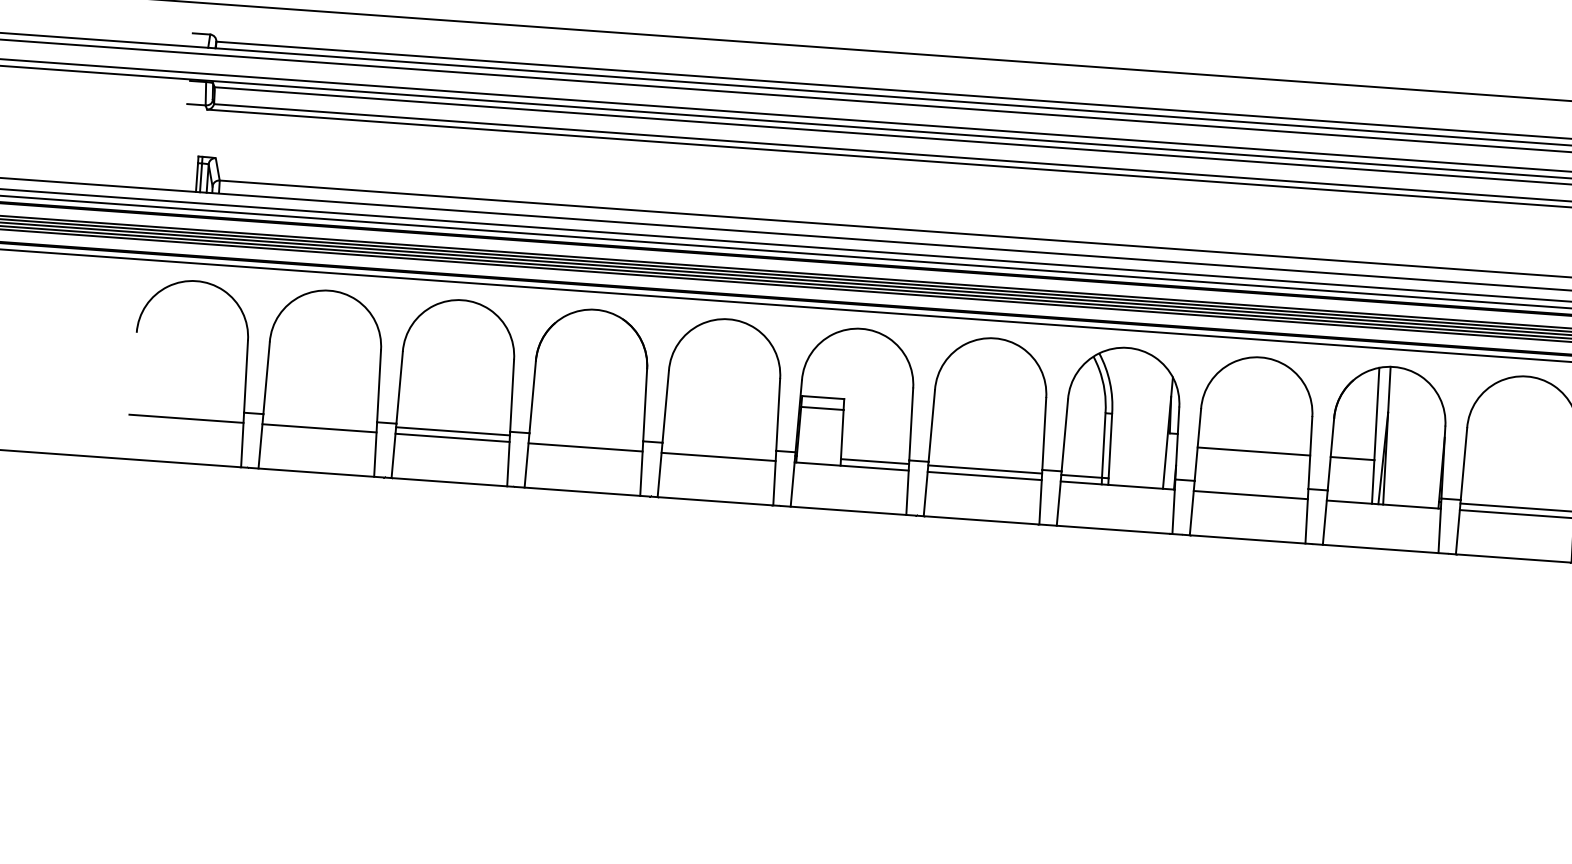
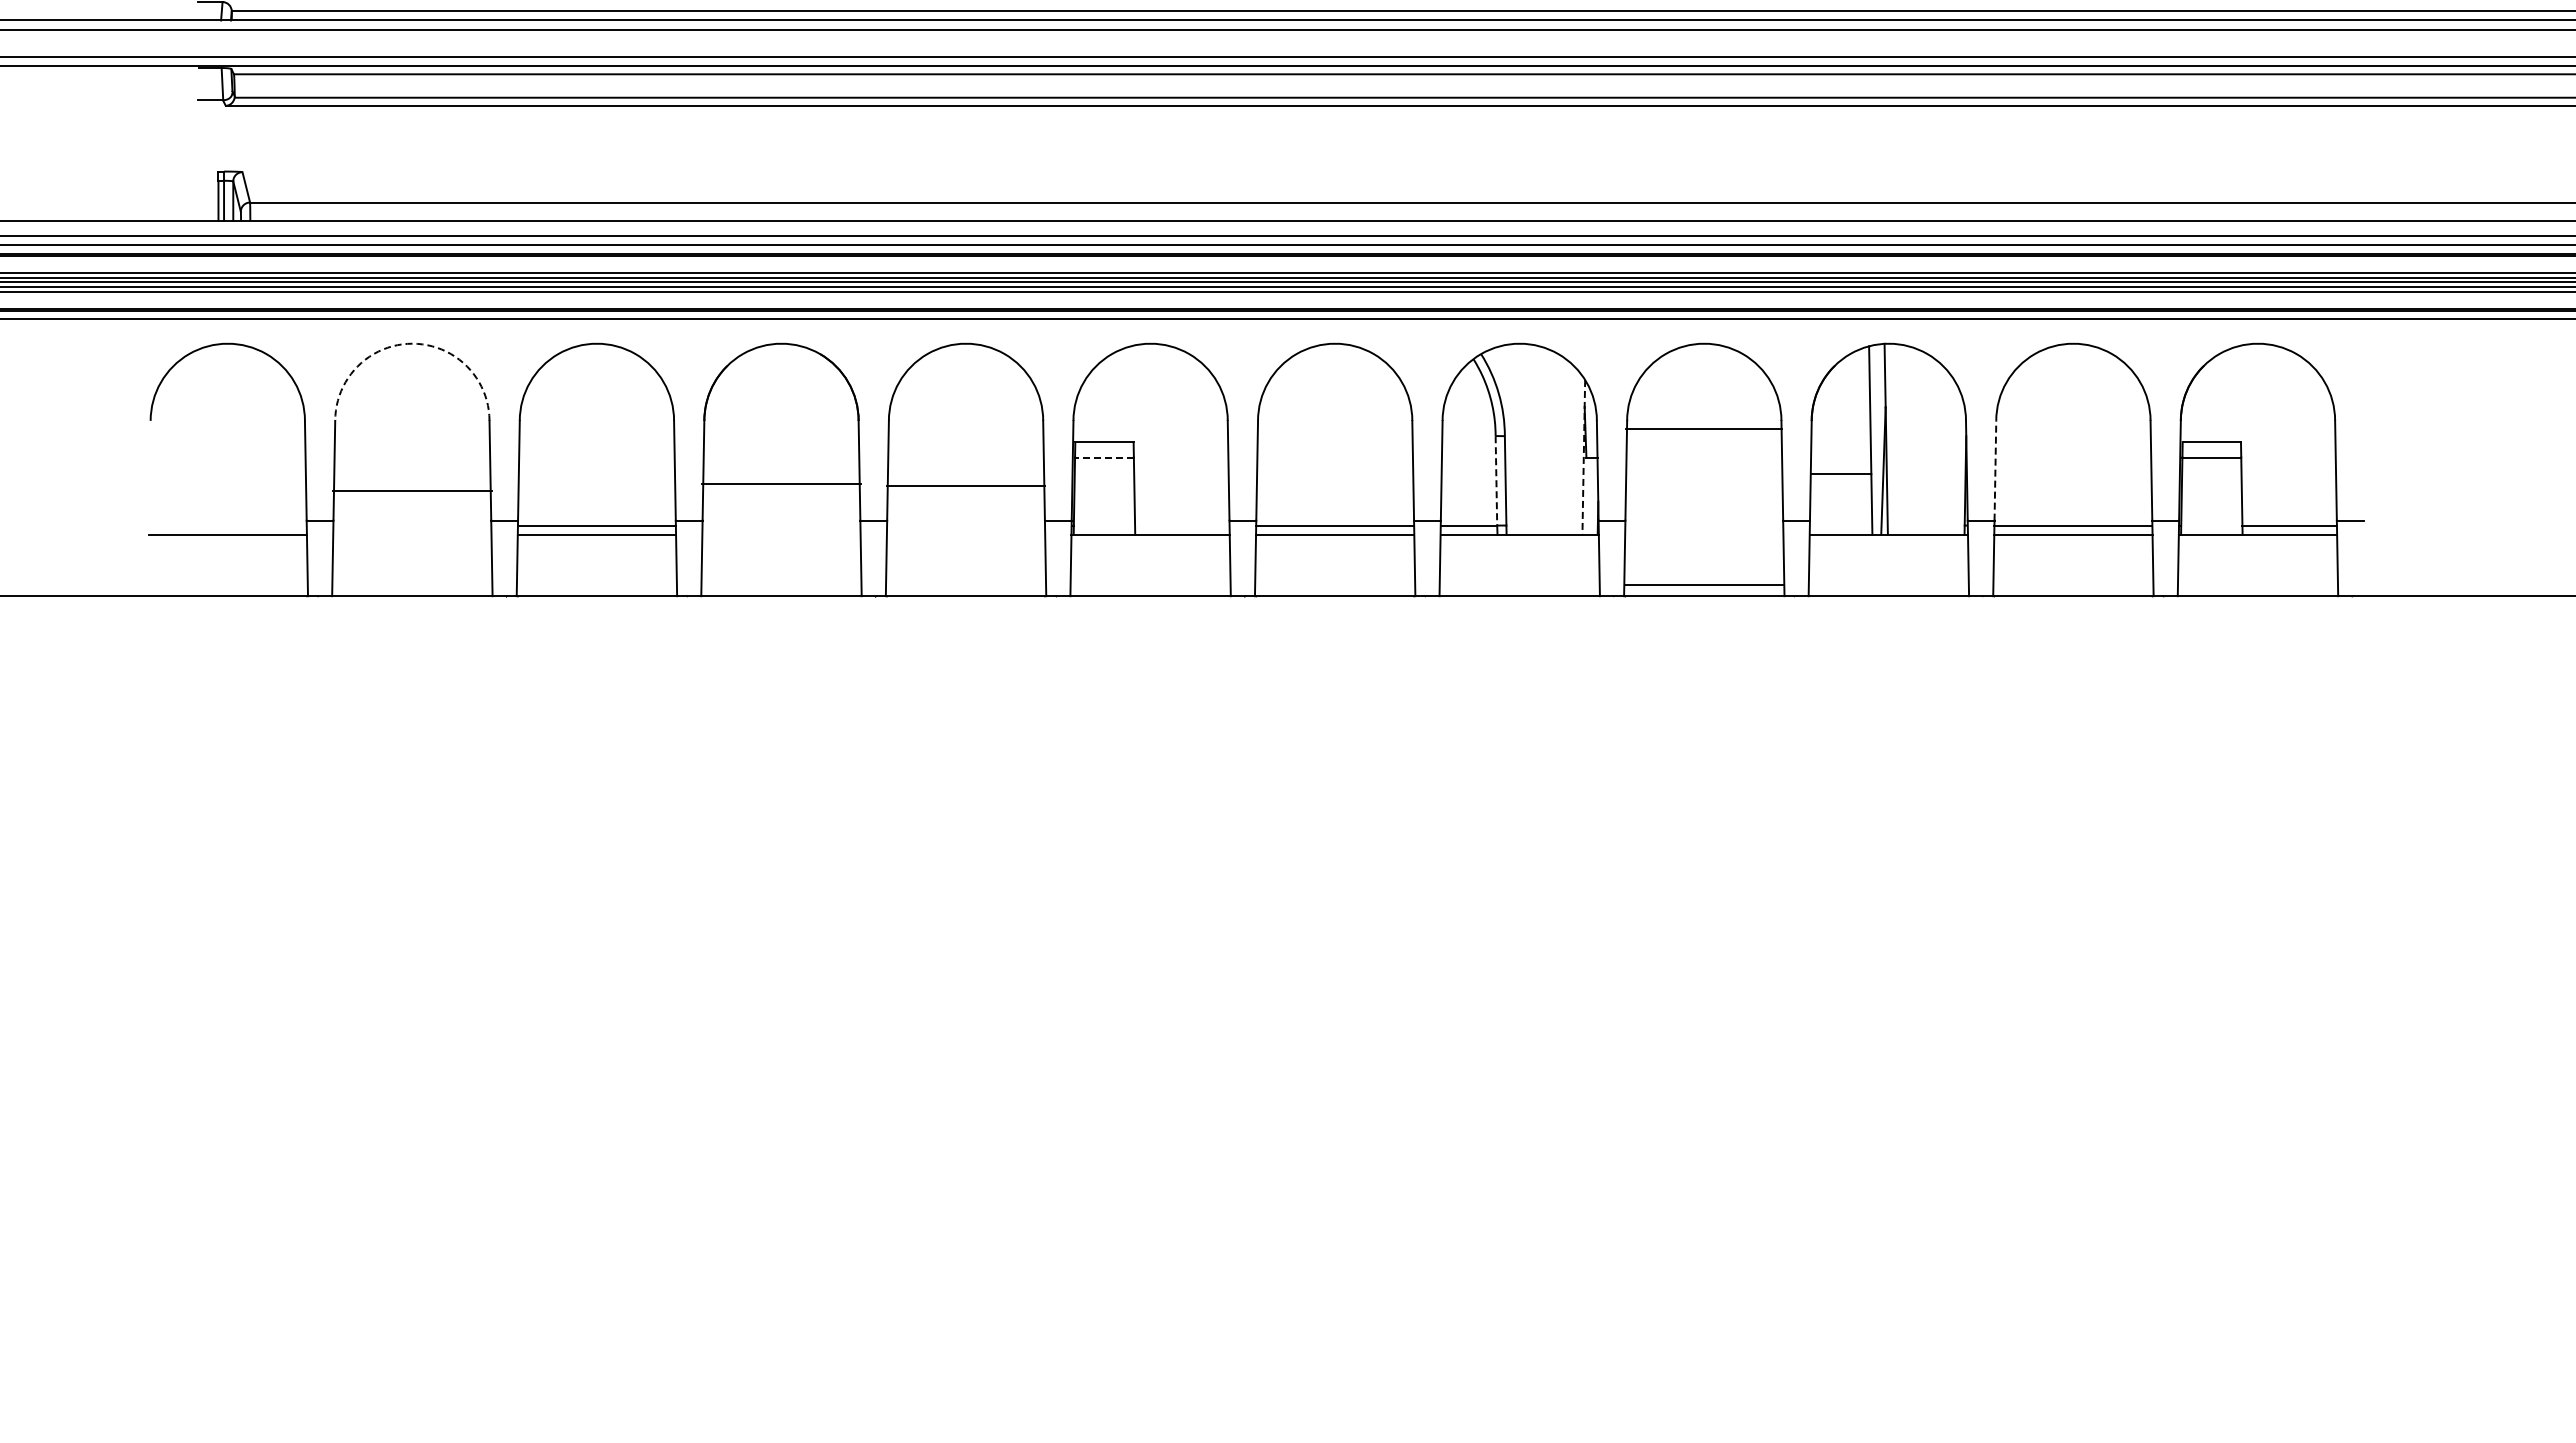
arc: (329, 290) -> (412, 343), solid -> dashed
line: (821, 408) -> (1103, 457), solid -> dashed
line: (319, 428) -> (412, 490), moved
line: (1167, 433) -> (1583, 457), solid -> dashed
line: (1103, 445) -> (1496, 480), solid -> dashed
line: (585, 447) -> (781, 483), moved
line: (1254, 451) -> (1704, 429), moved
line: (718, 456) -> (965, 485), moved
line: (875, 461) -> (1182, 525), removed
line: (1464, 463) -> (1995, 470), solid -> dashed
line: (1250, 494) -> (1704, 584), moved

